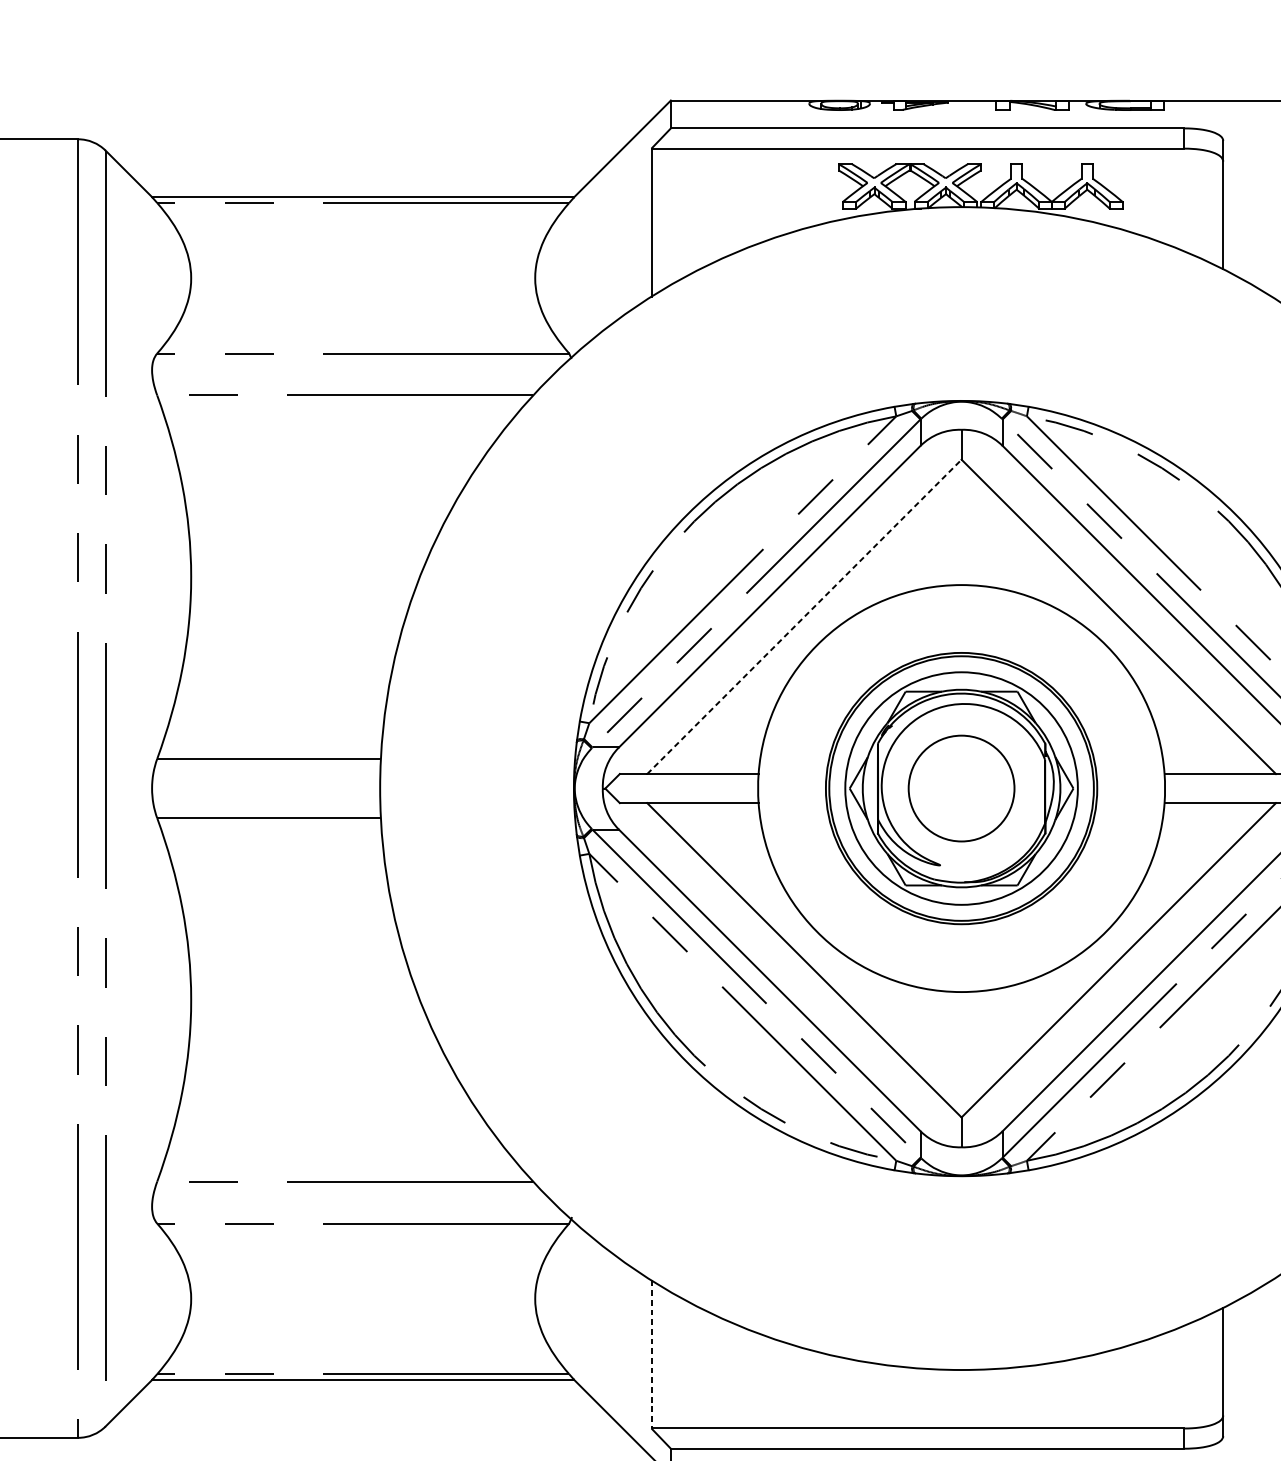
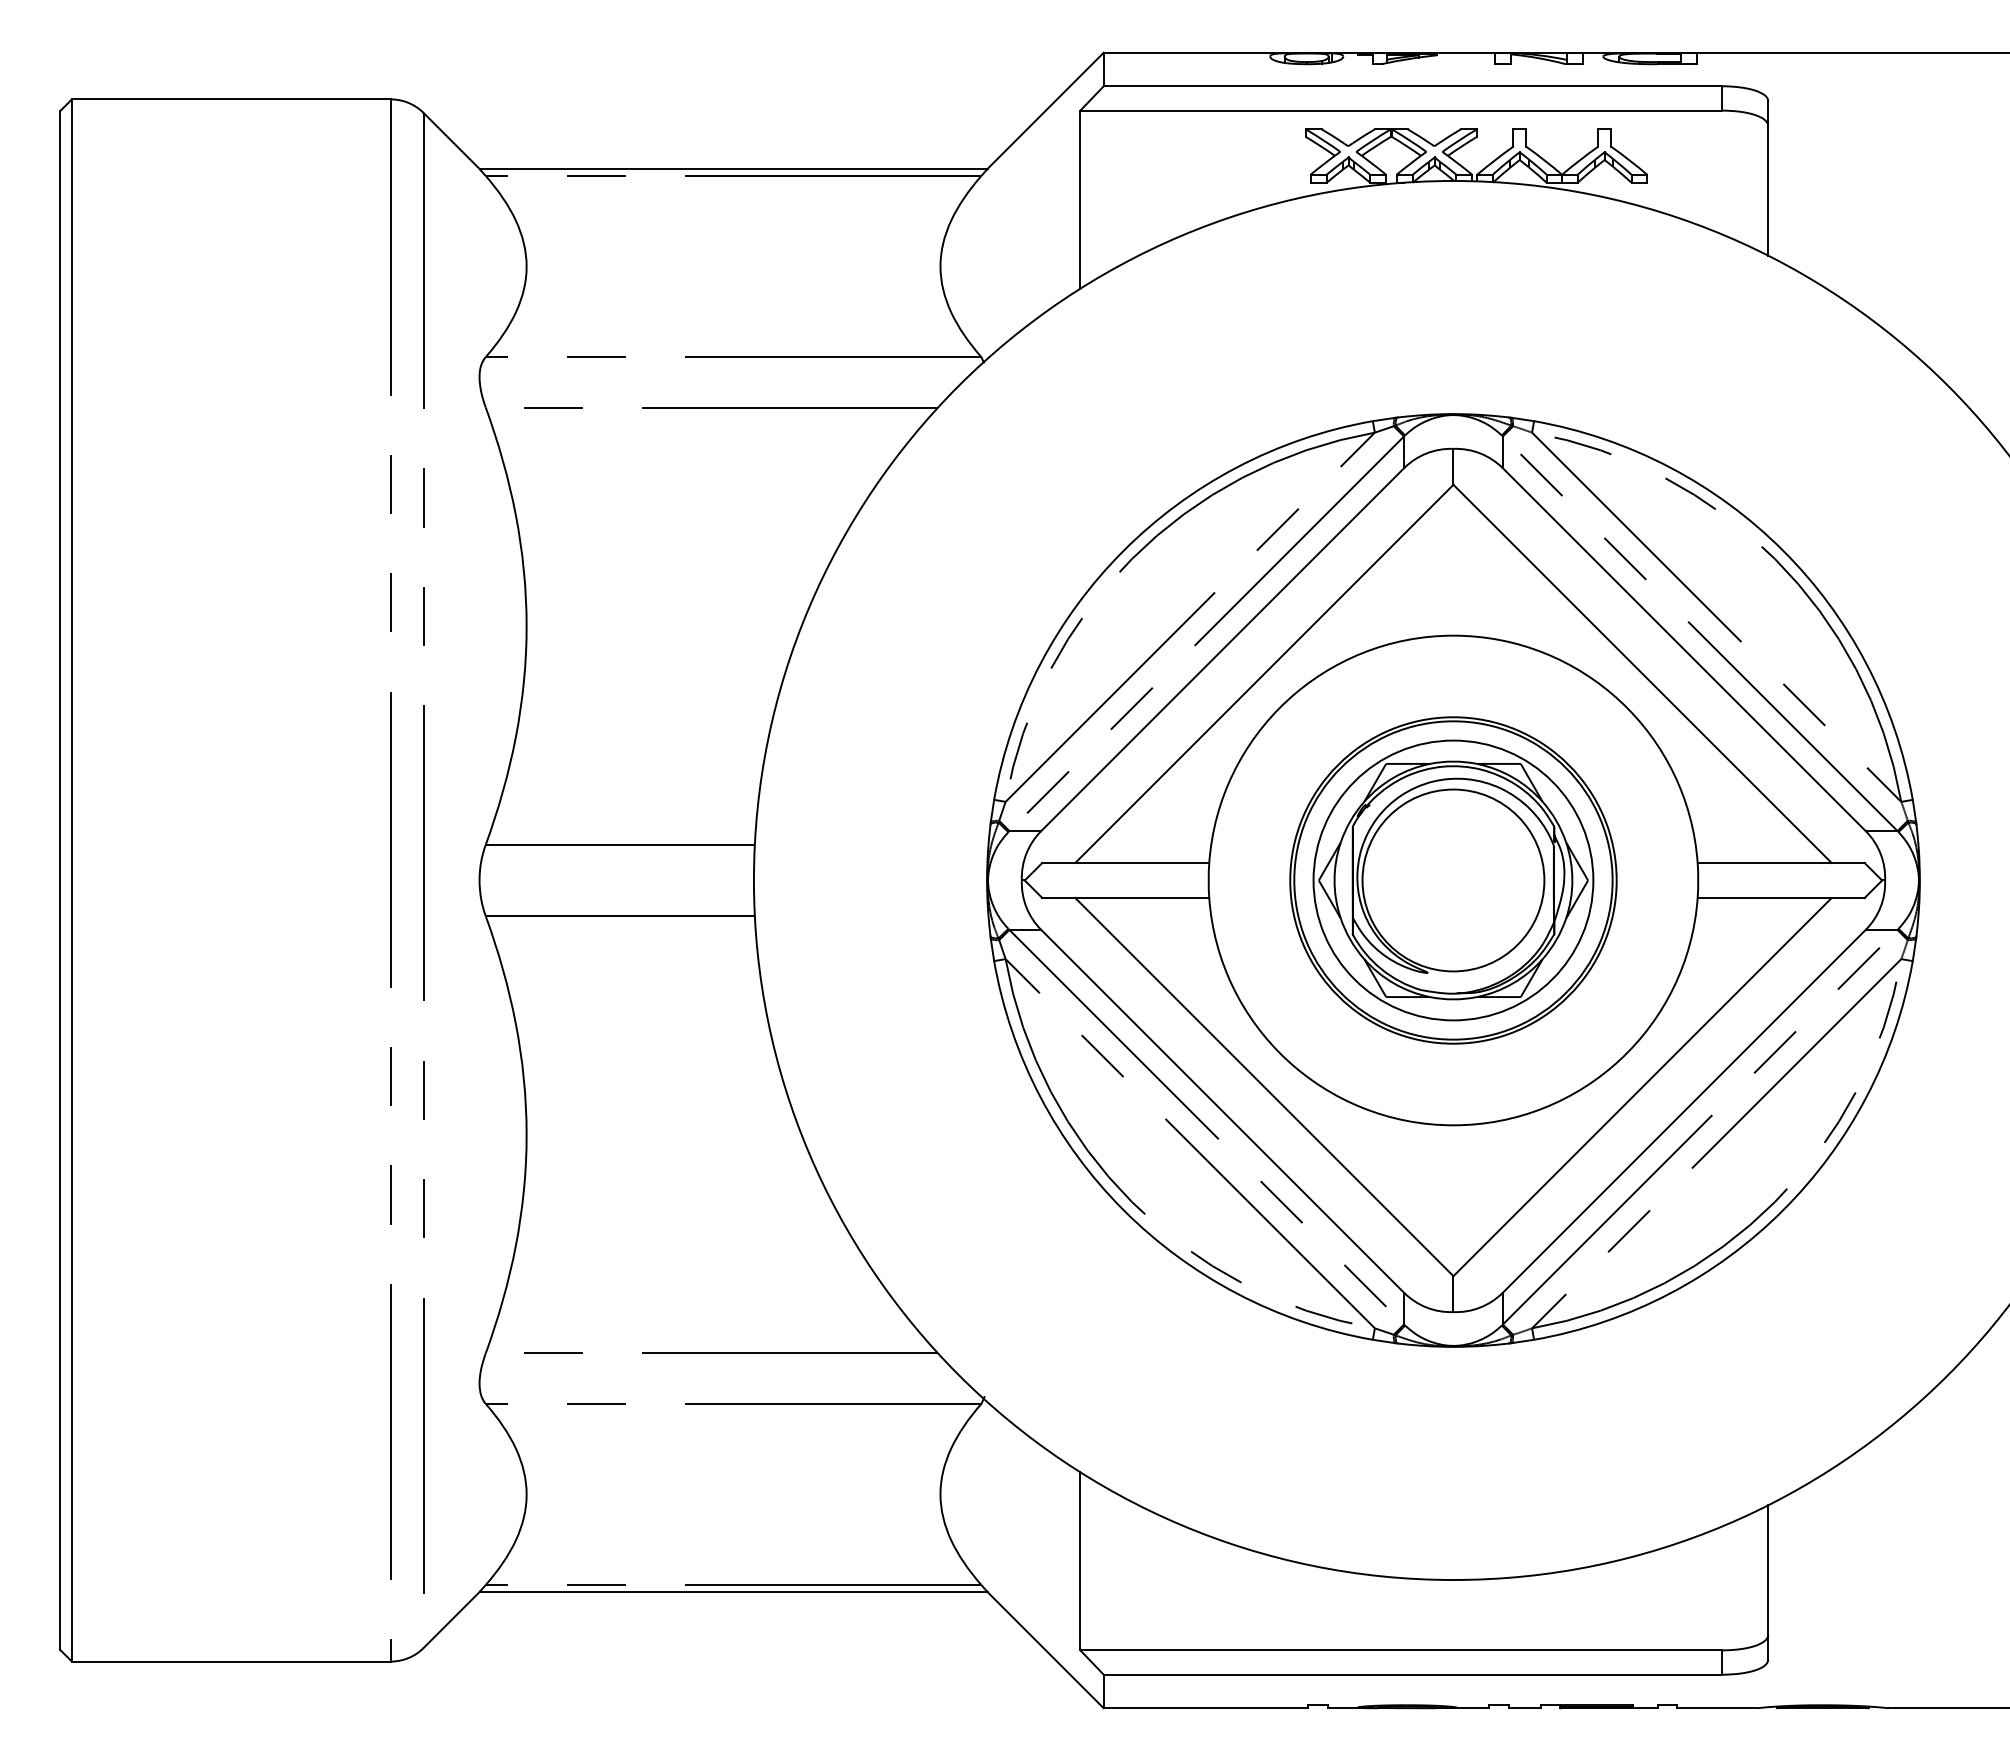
line: (804, 616) -> (1264, 673), dashed -> solid
circle: (961, 788) -> (1453, 880), size x1.43
line: (651, 1354) -> (1080, 1561), dashed -> solid

